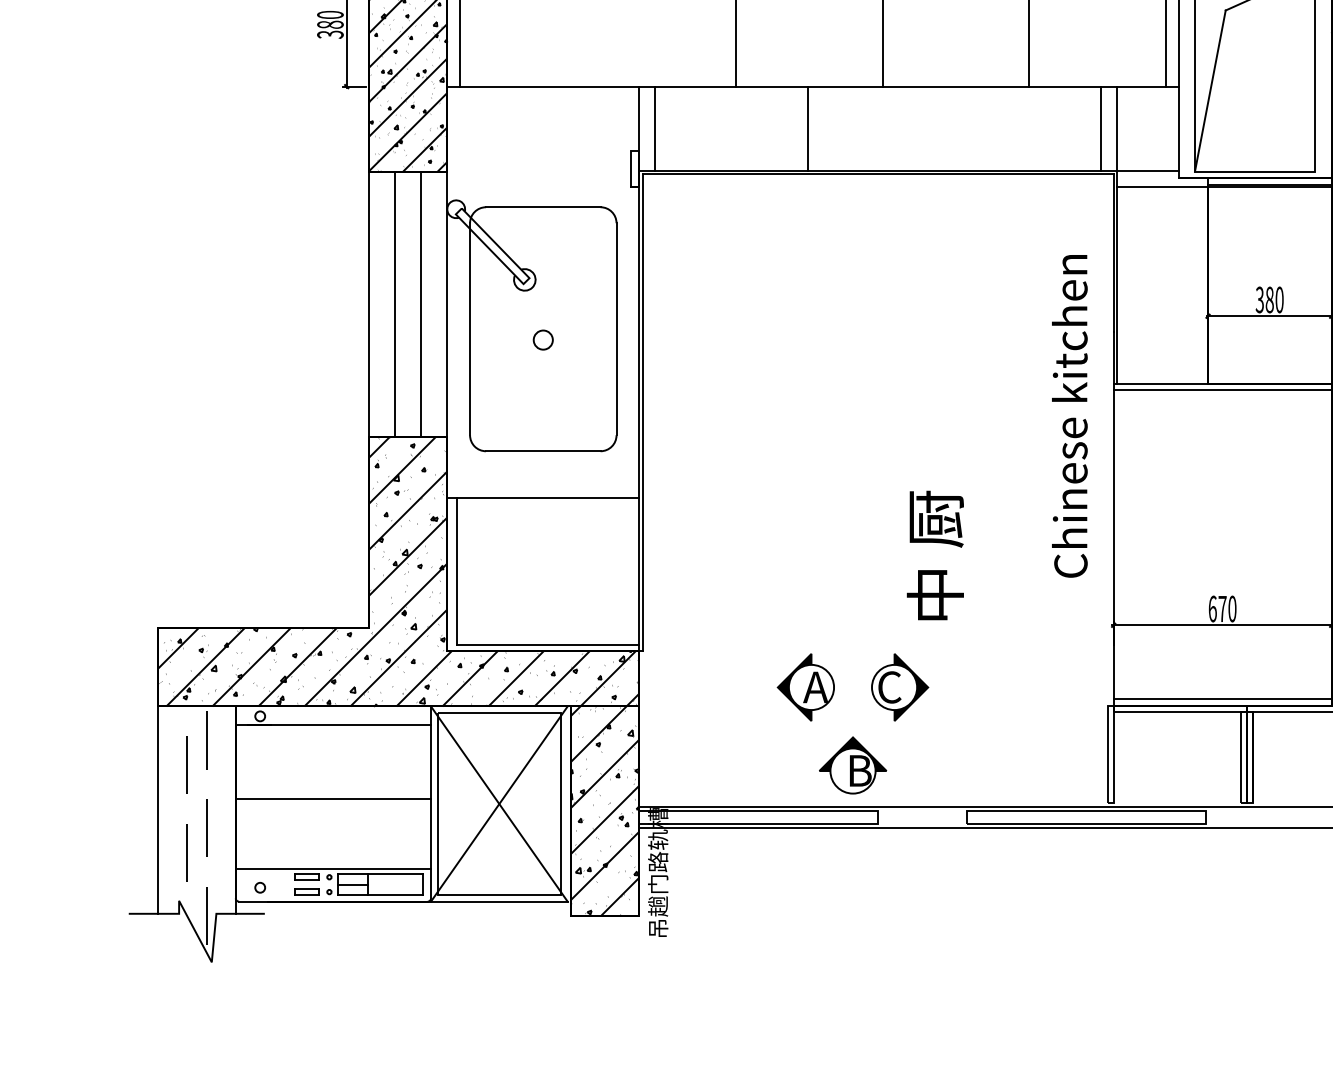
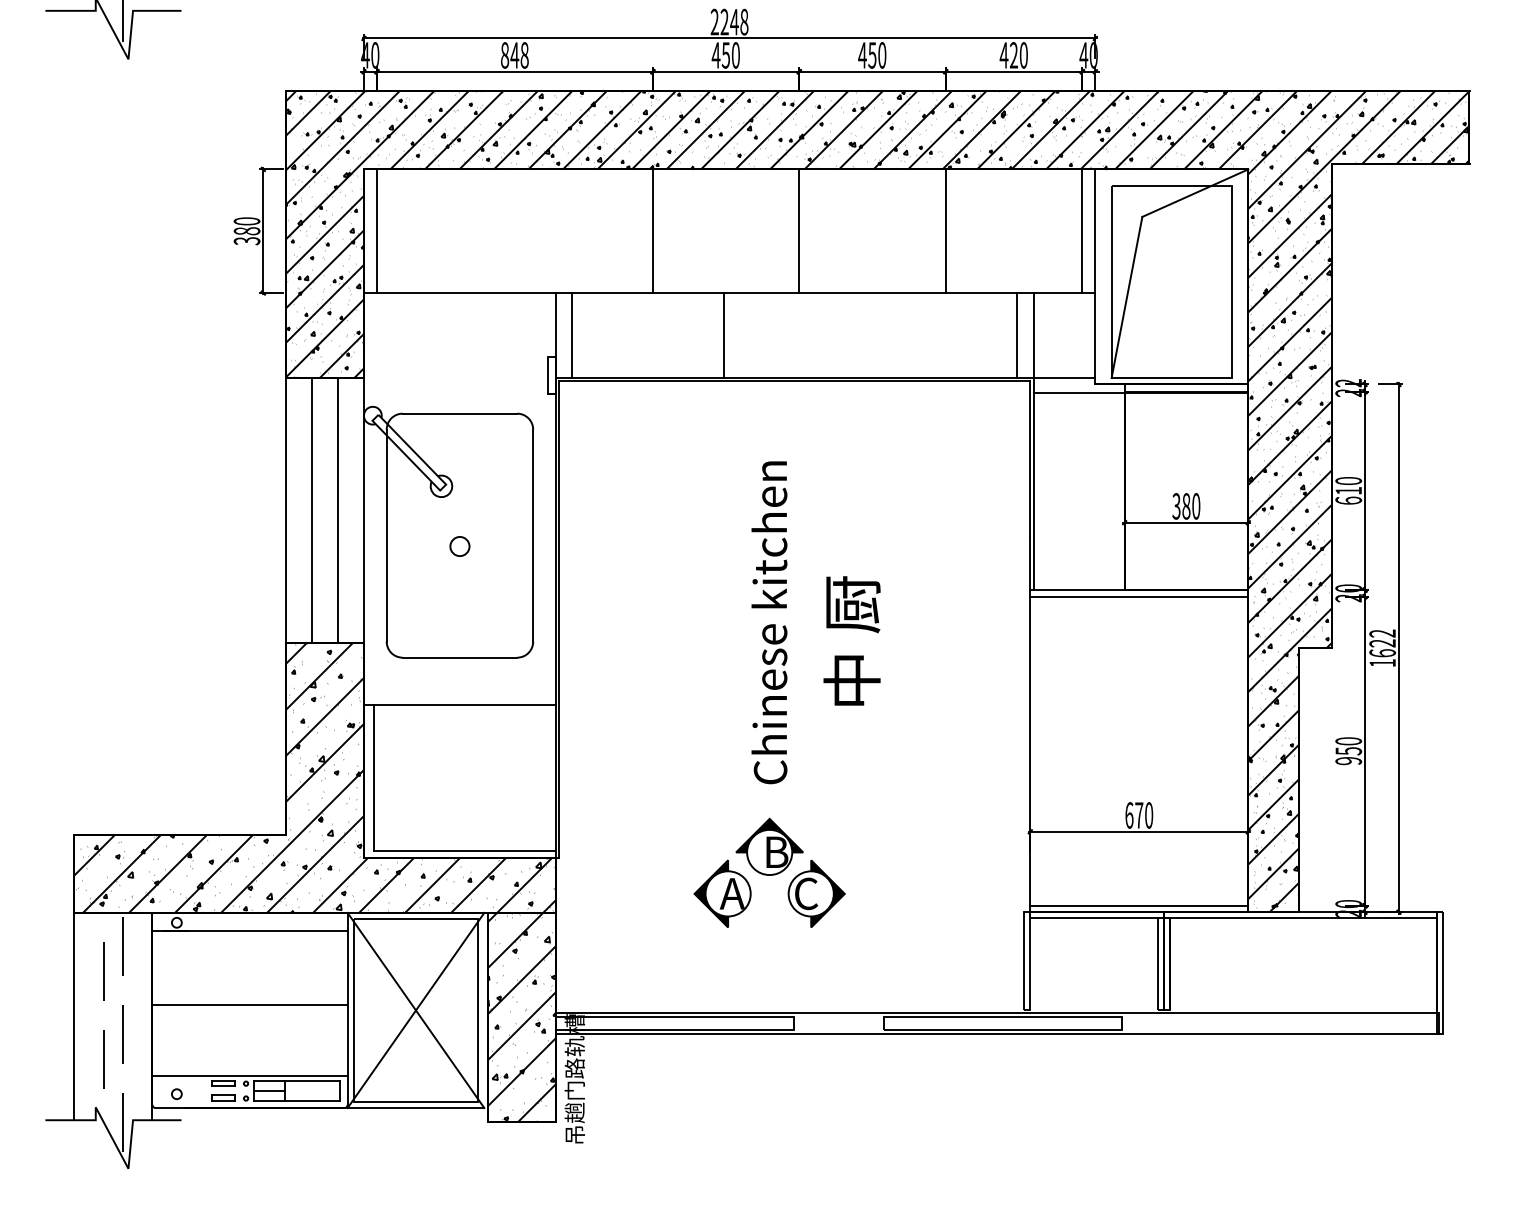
text: (1069, 416) -> (769, 622), moved
text: (934, 555) -> (851, 640), moved
part: (852, 765) -> (769, 846), moved

